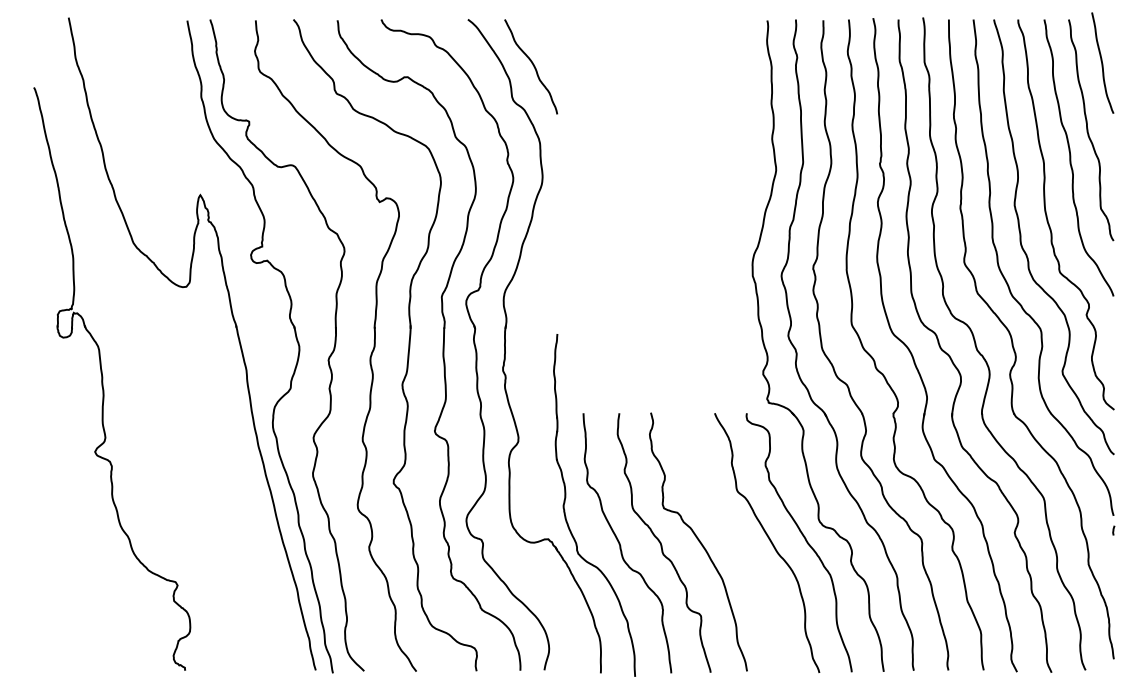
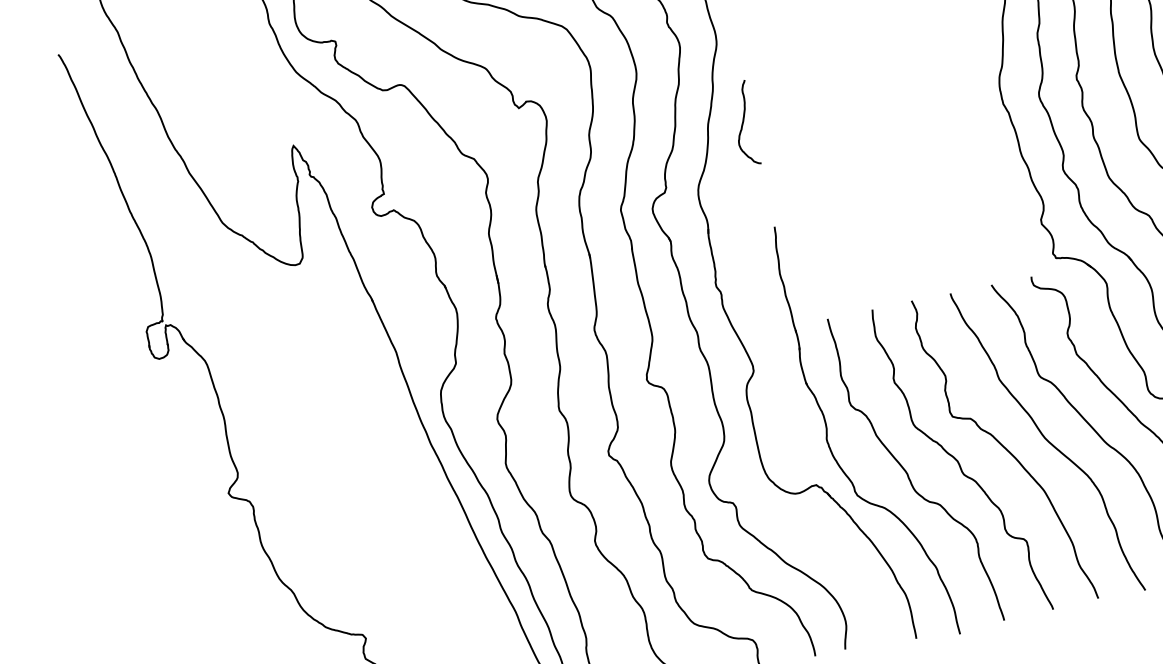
curve: (550, 249) -> (744, 123), added
curve: (733, 542) -> (1048, 441), added

